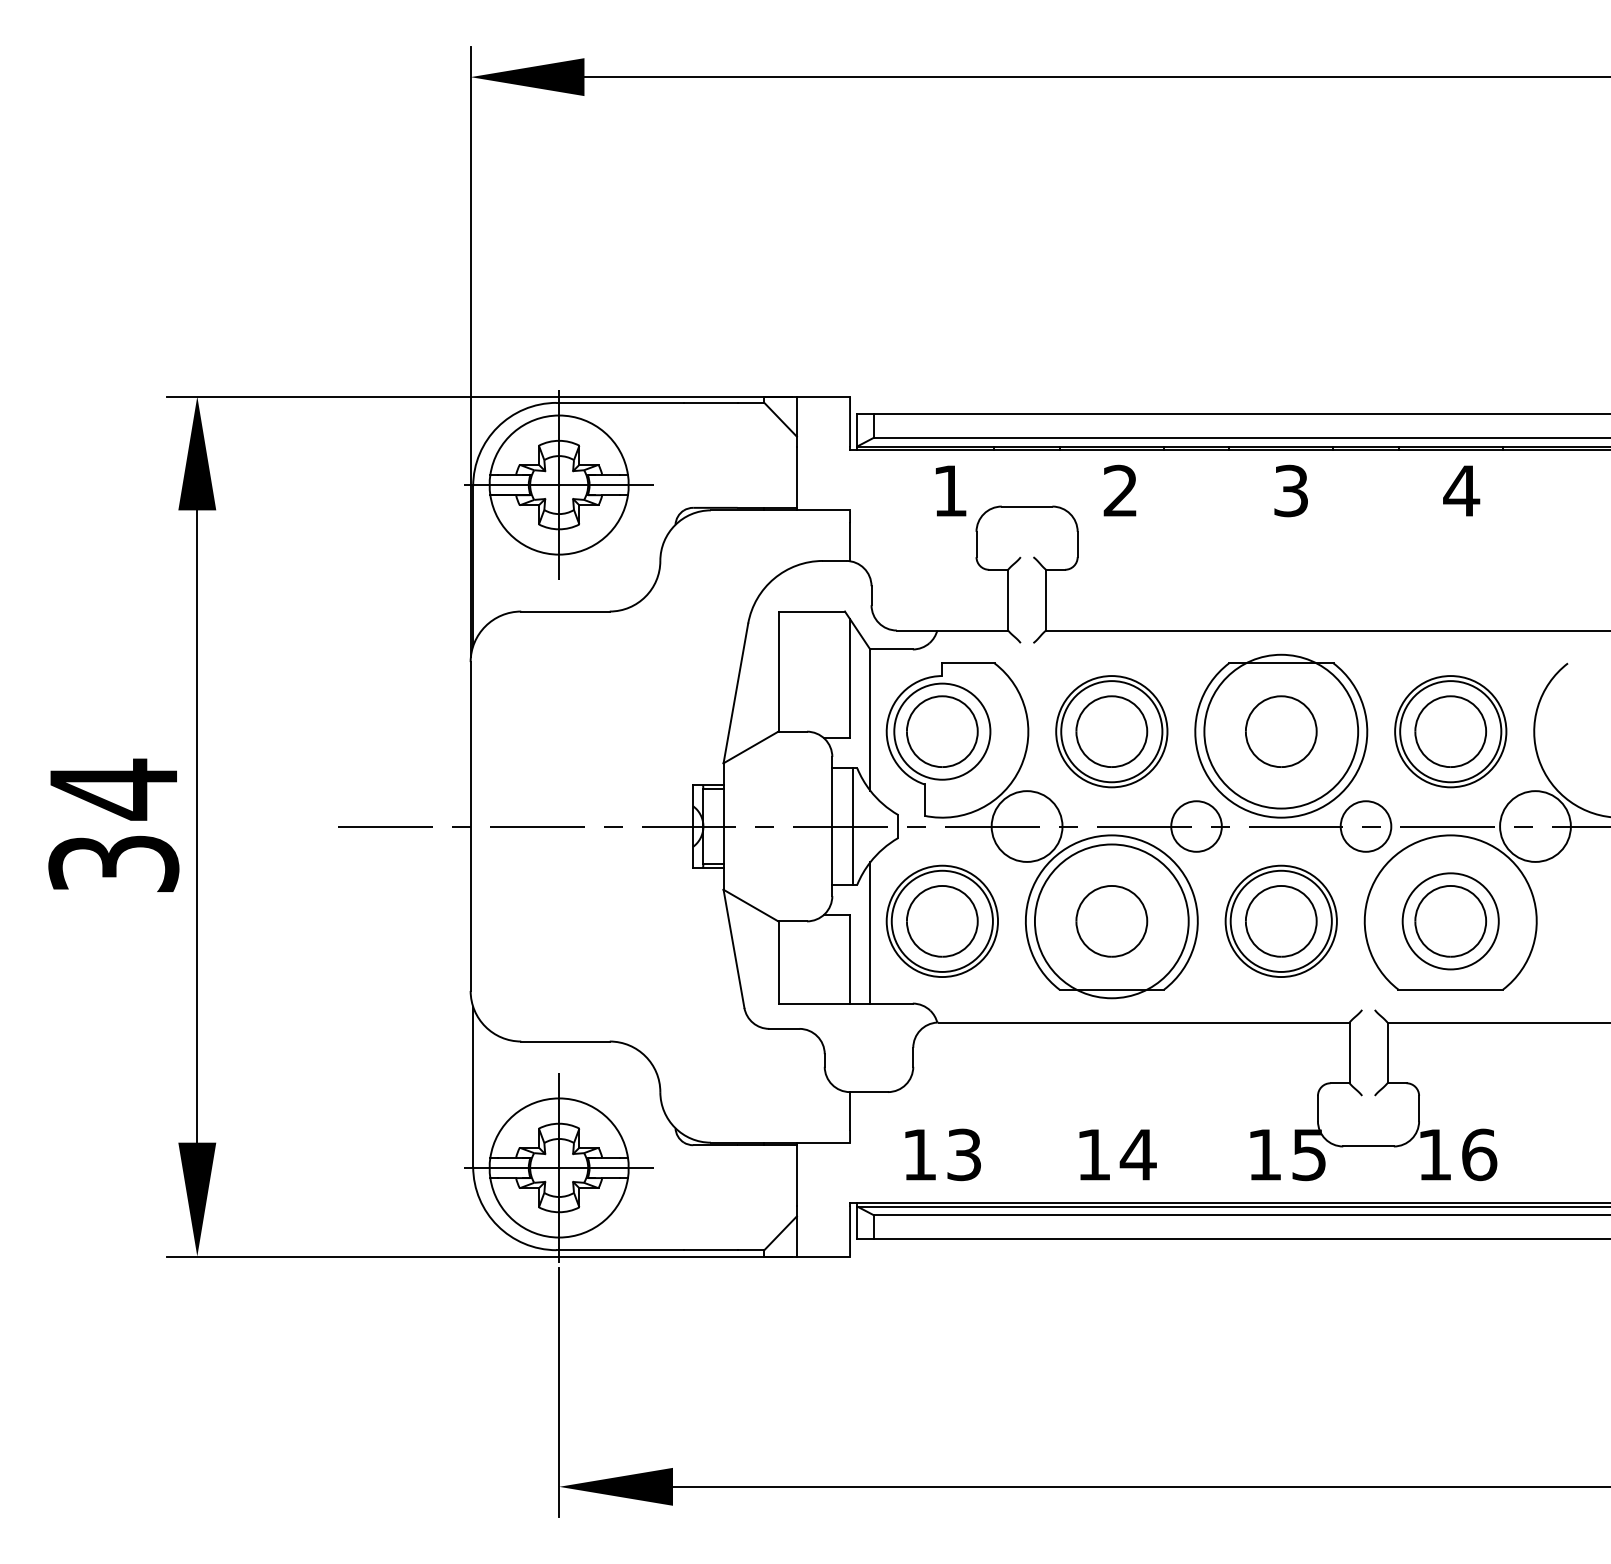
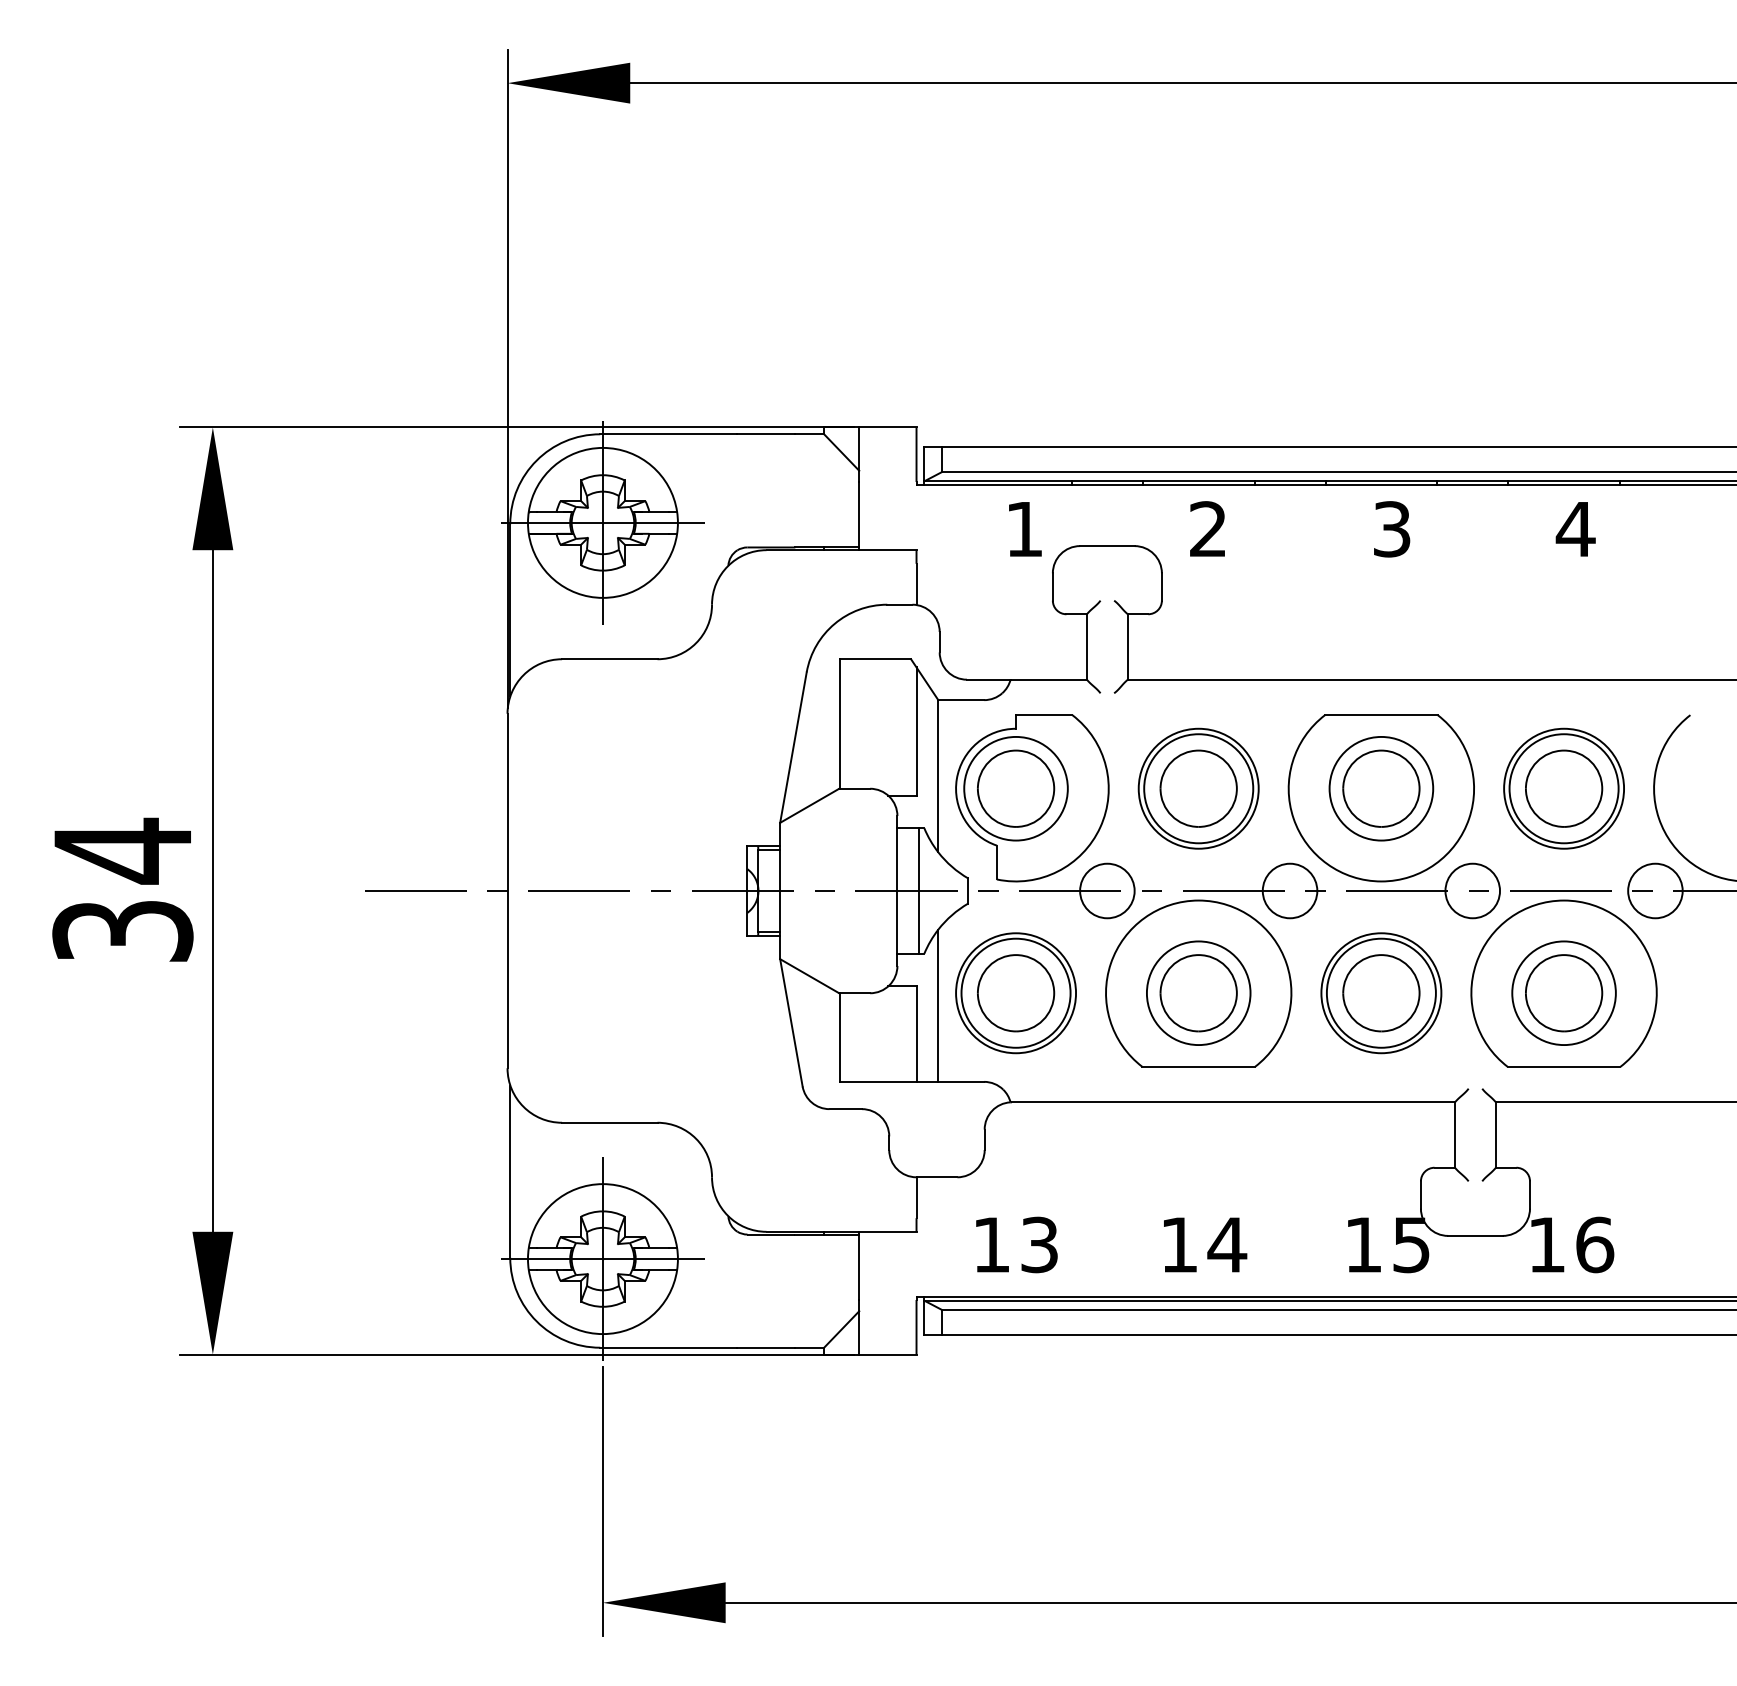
circle: (1281, 731) -> (1381, 788), size x0.62
circle: (1026, 826) -> (1106, 890), size x0.71
circle: (1535, 826) -> (1655, 890), size x0.71
circle: (1111, 921) -> (1198, 993), size x0.62

